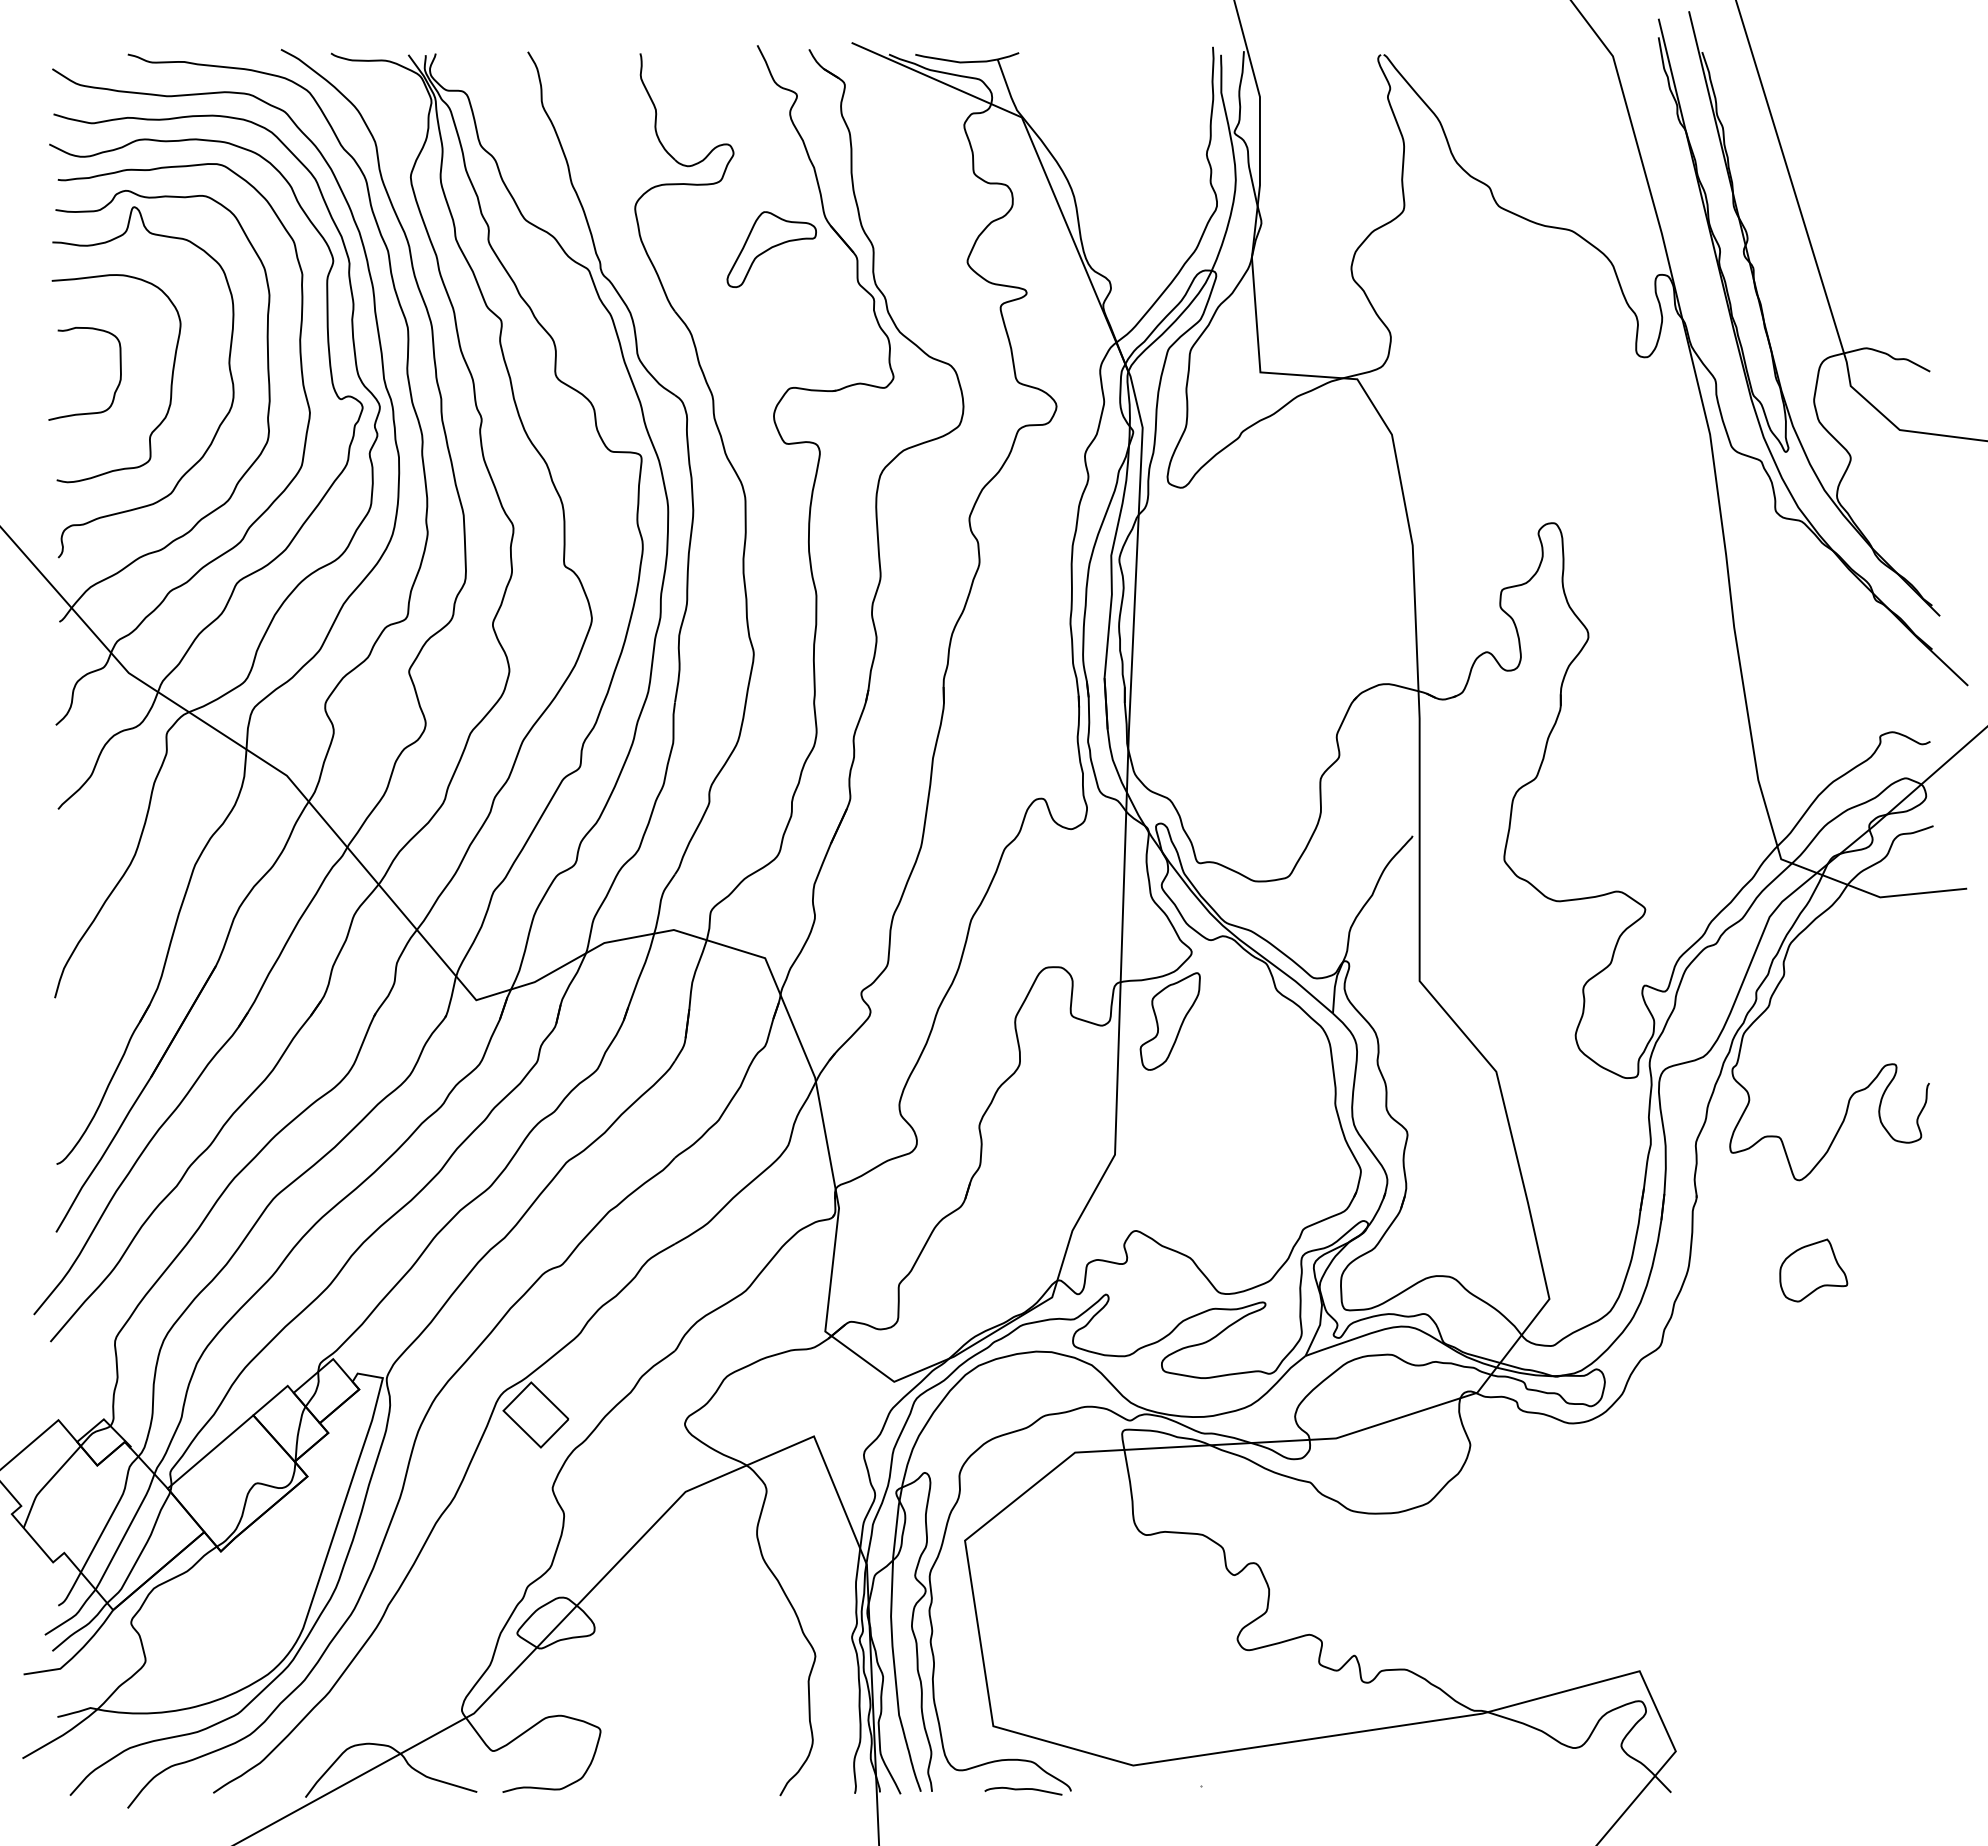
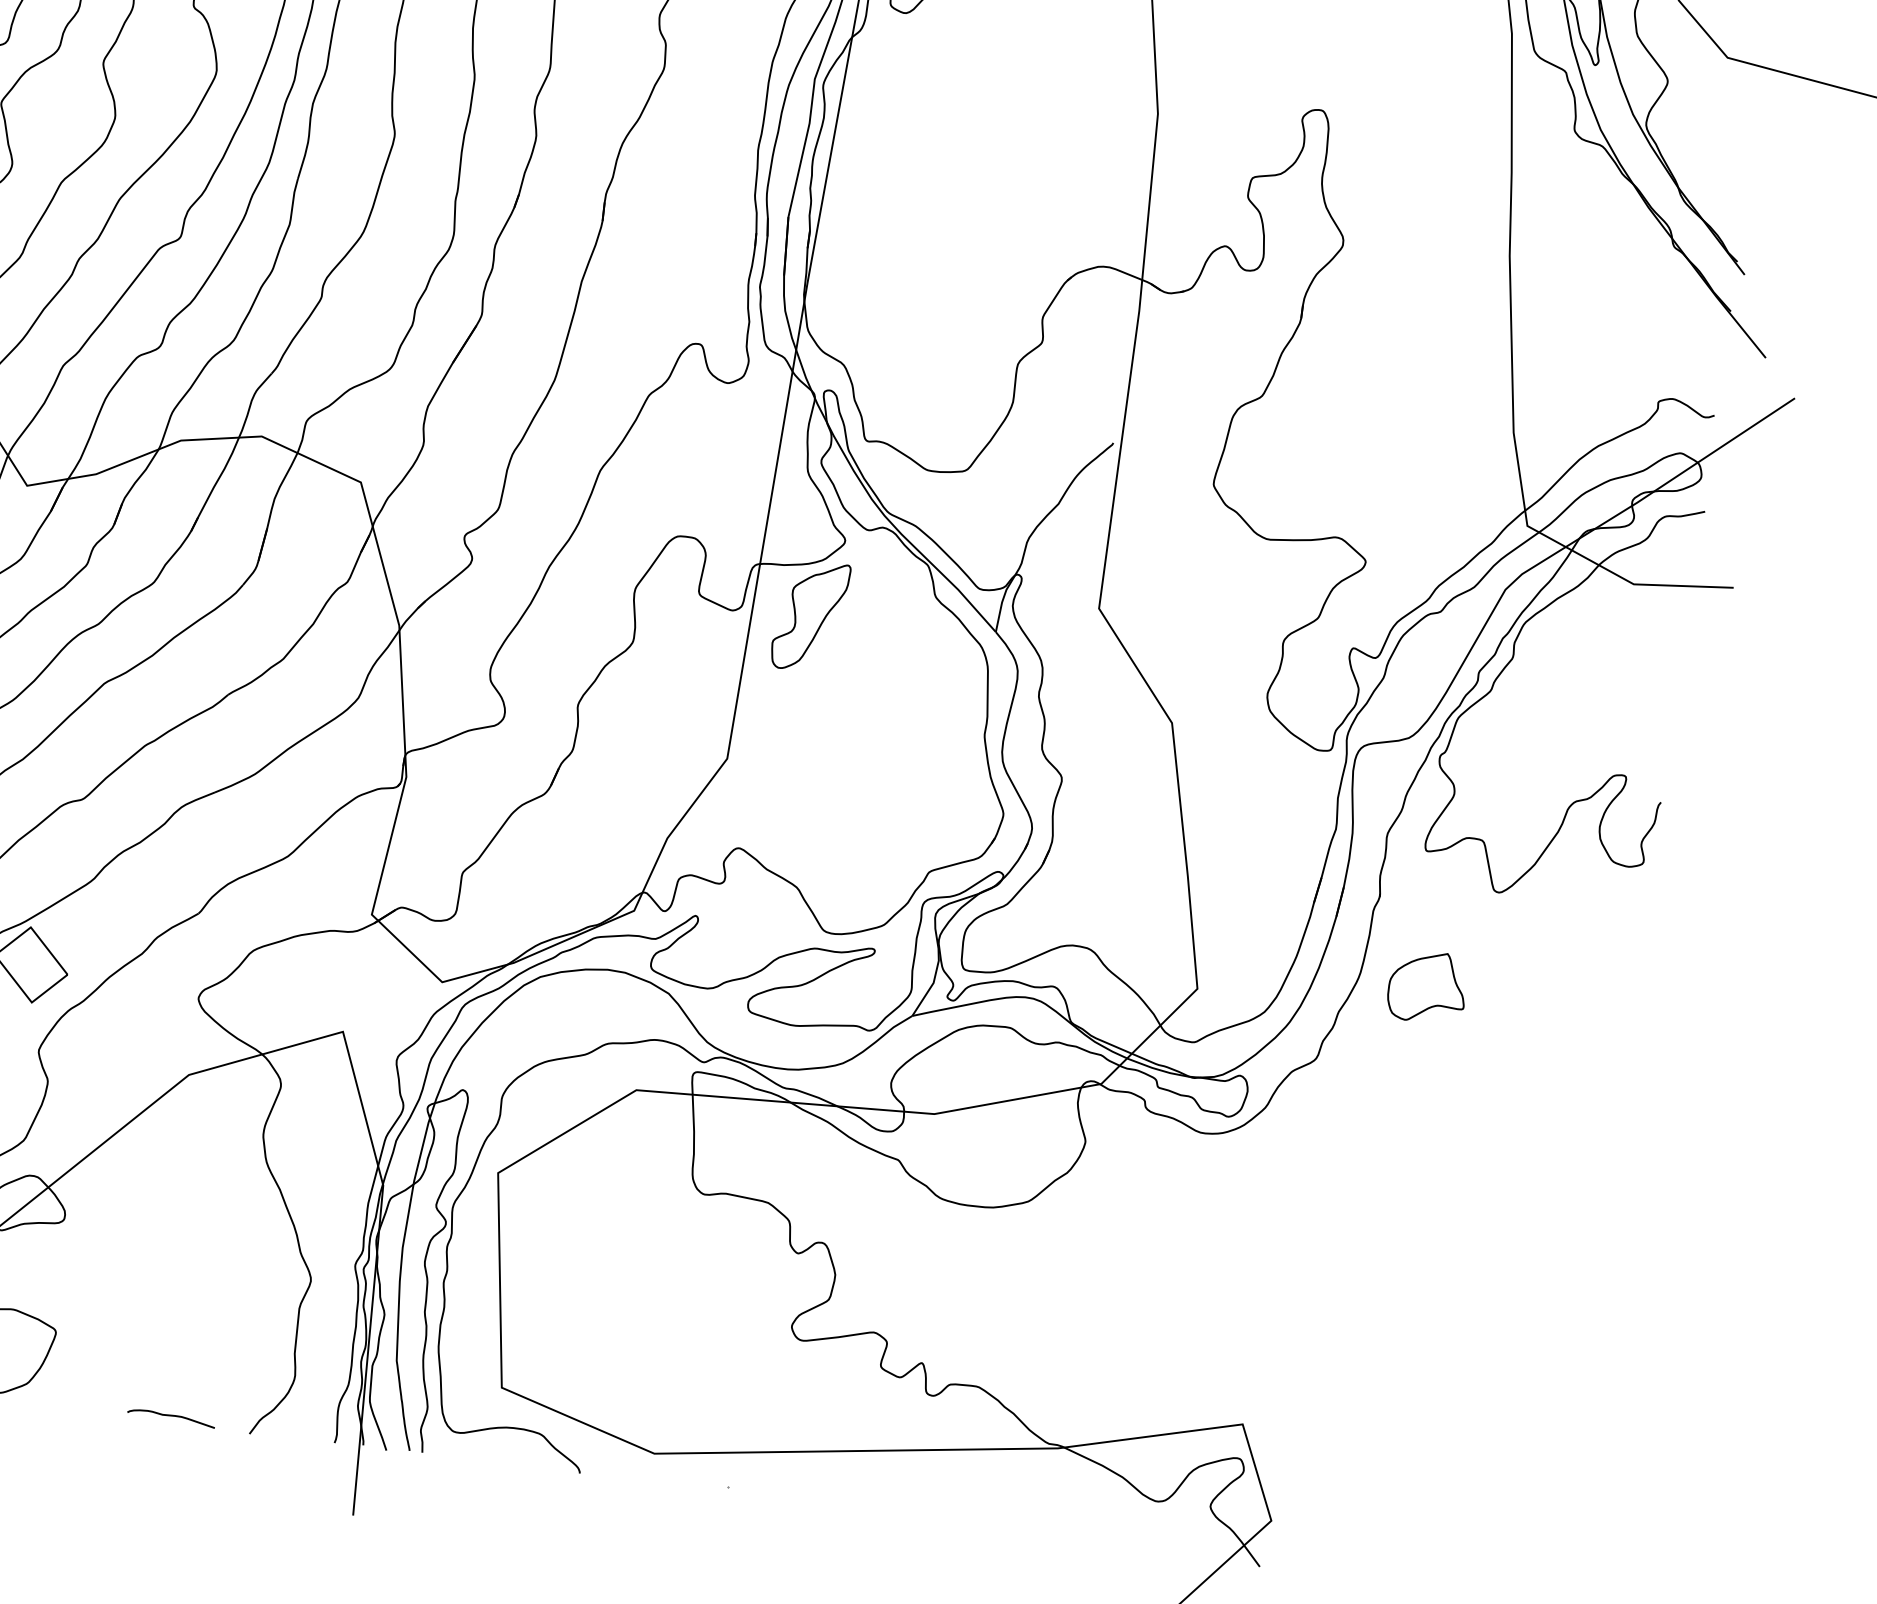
part: (1813, 1270) -> (1427, 986), moved
curve: (1023, 1789) -> (171, 1416), moved

